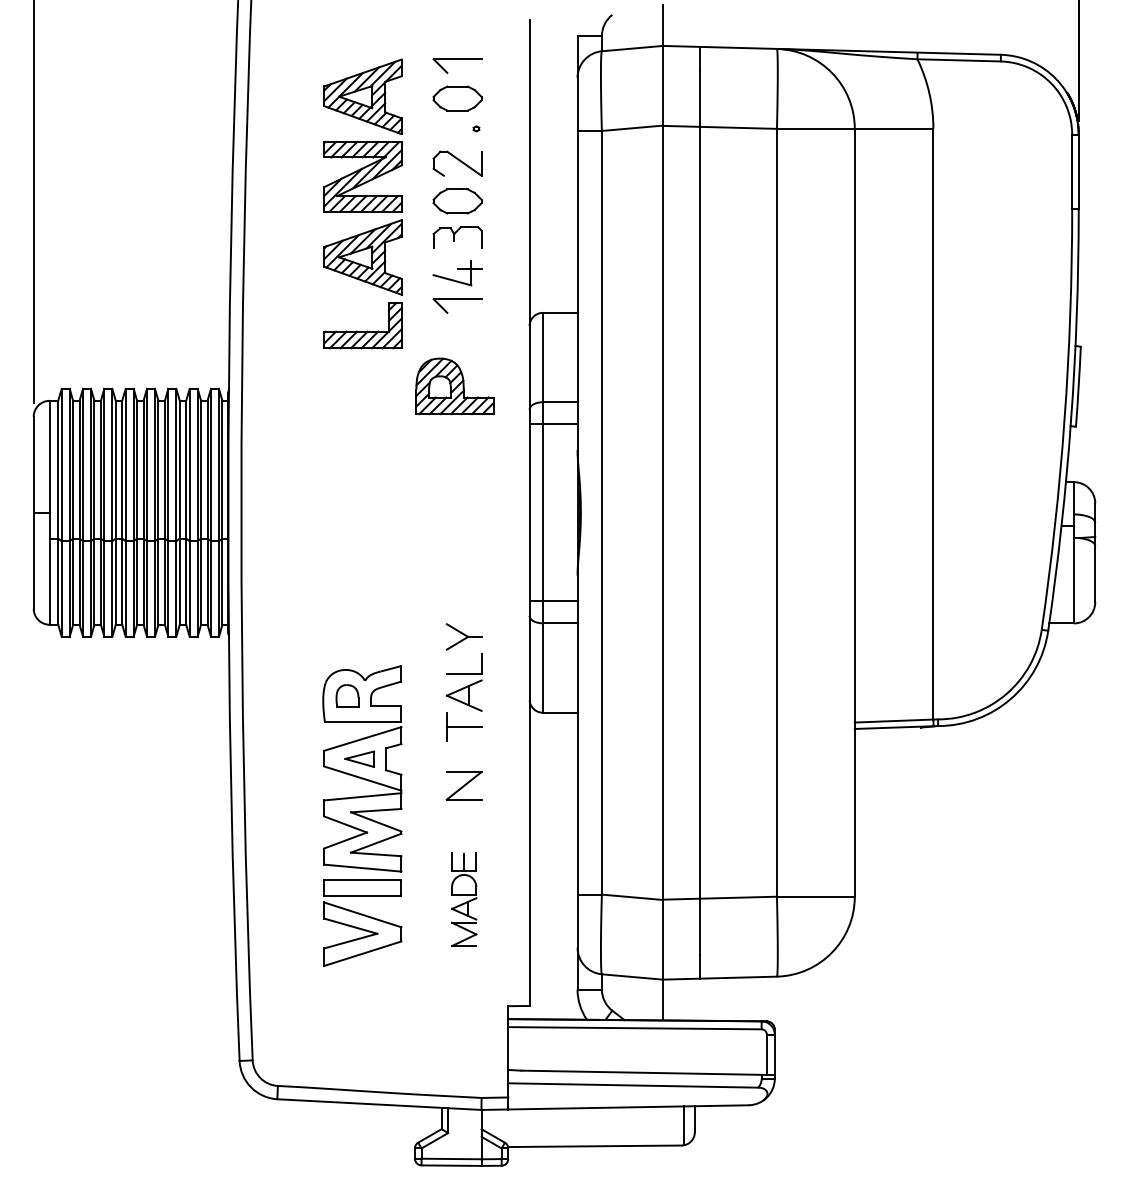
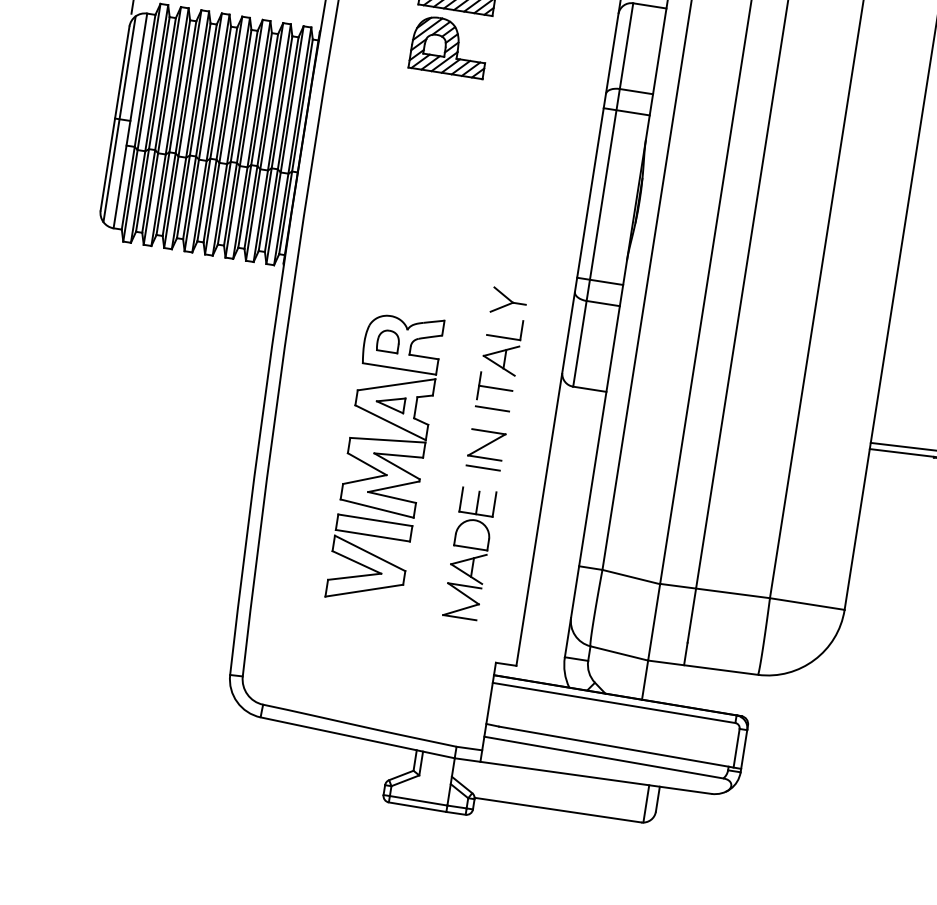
part: (454, 386) -> (449, 46), moved
line: (38, 512) -> (119, 118), added
line: (463, 748) -> (491, 409), added
line: (463, 809) -> (482, 467), added
part: (463, 899) -> (469, 553), size x1.43

